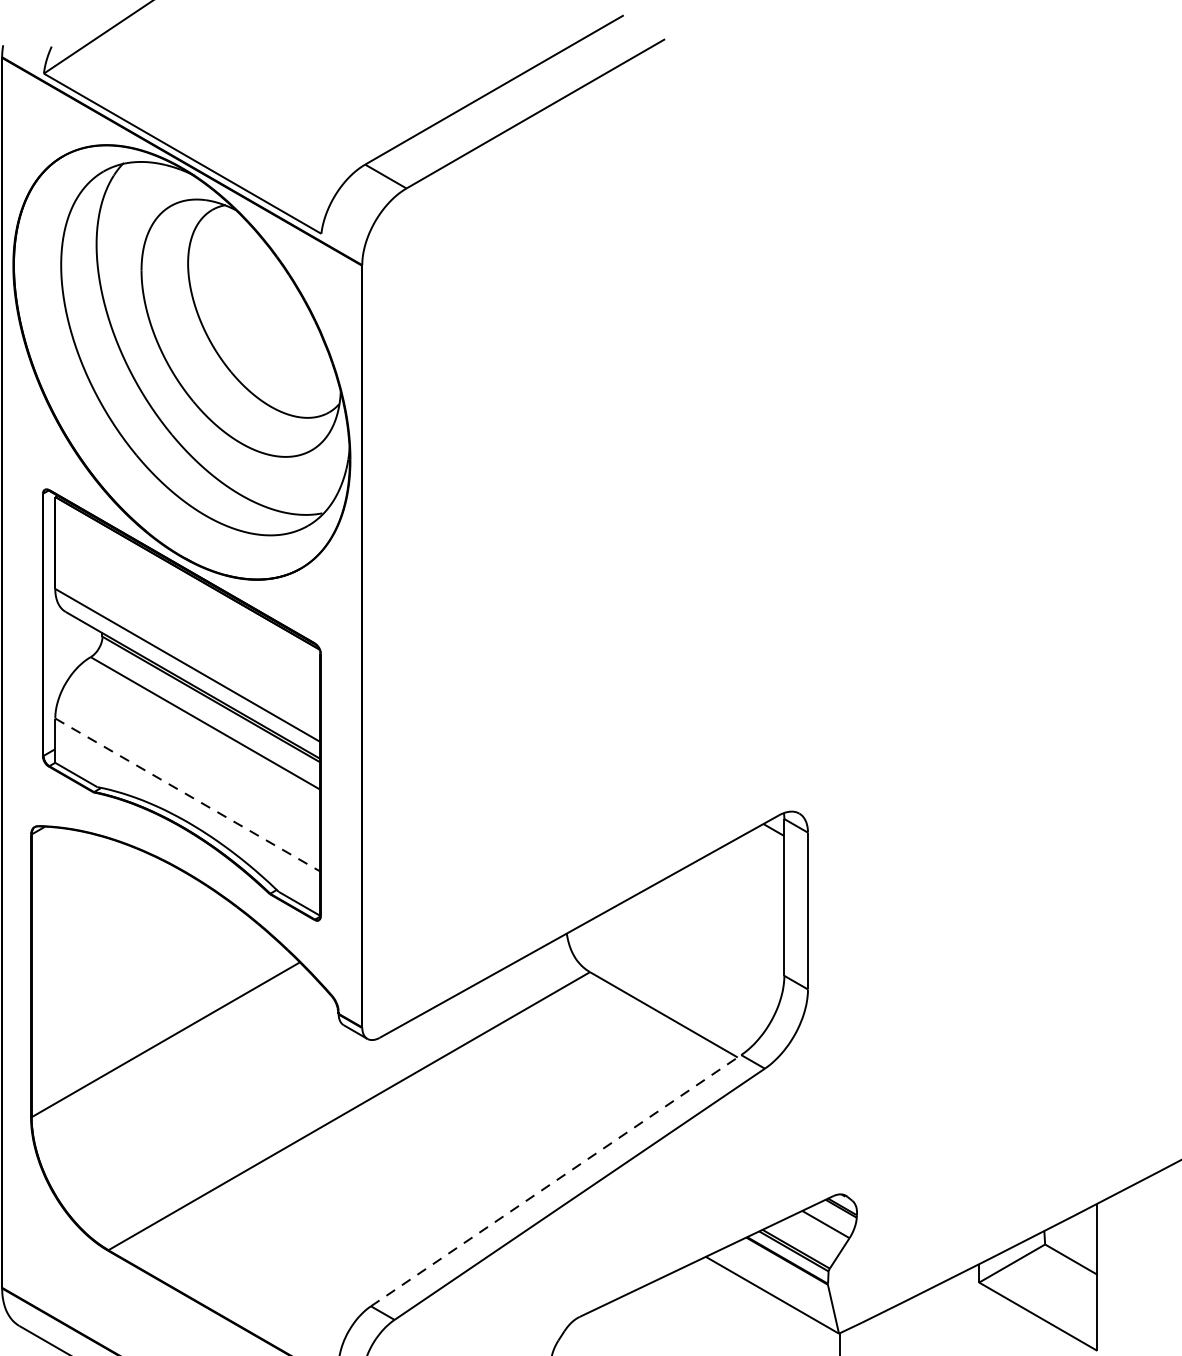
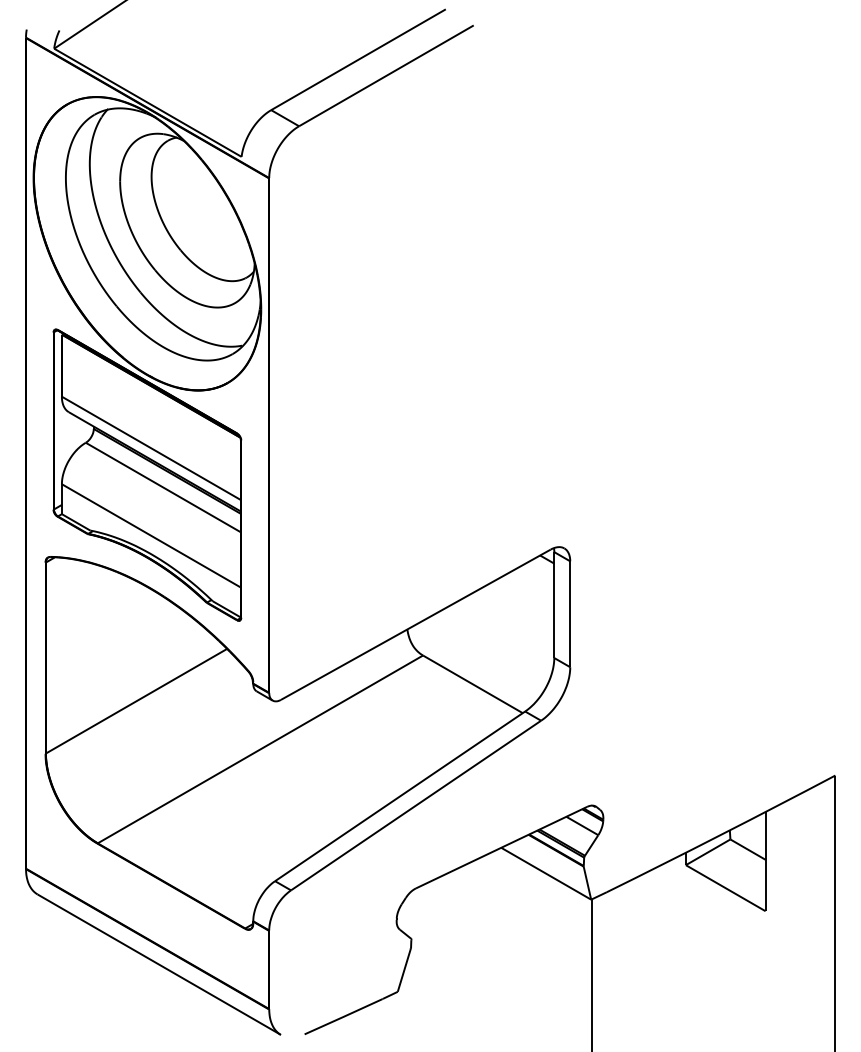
line: (187, 795) -> (151, 536), dashed -> solid
line: (556, 1180) -> (400, 796), dashed -> solid

